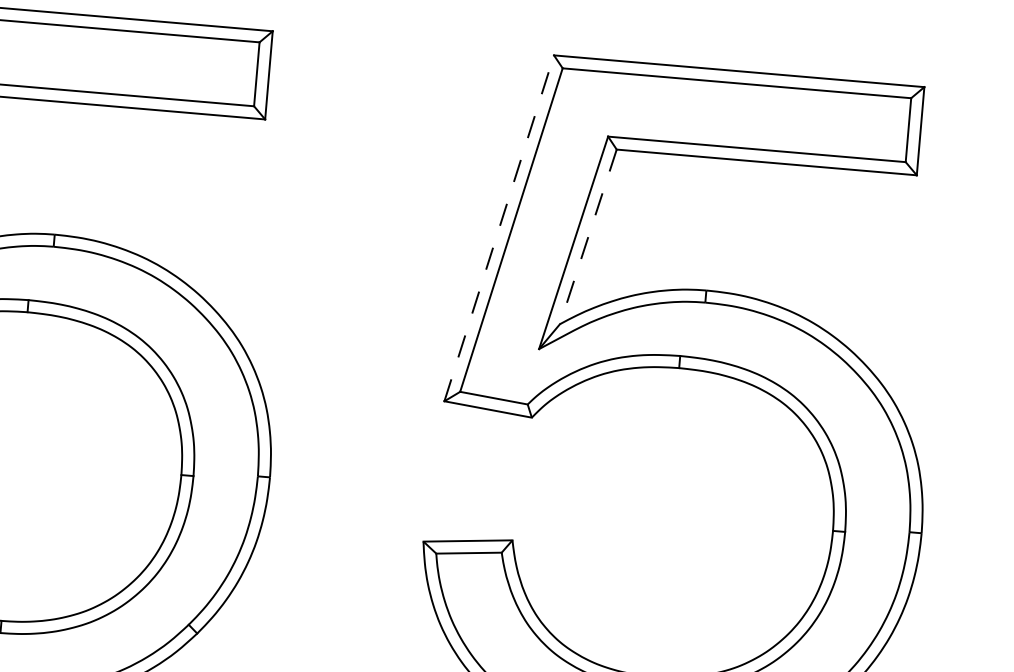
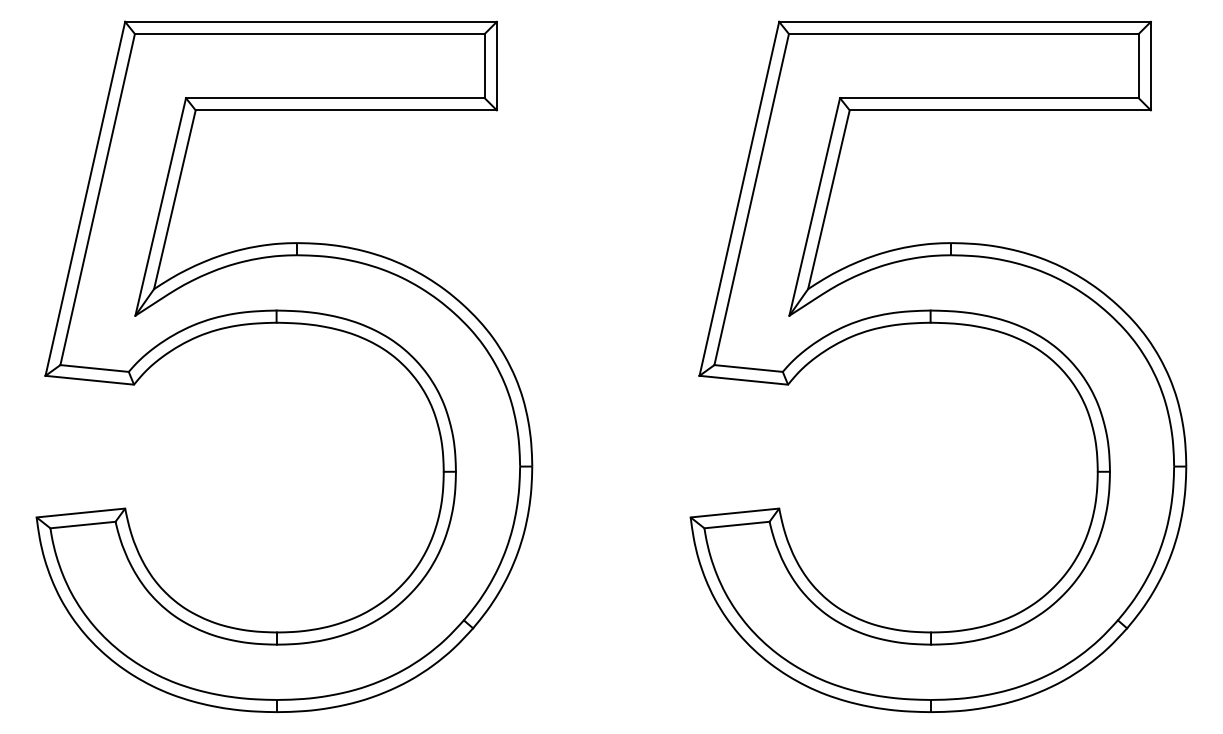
line: (499, 228) -> (739, 198), dashed -> solid
line: (587, 236) -> (828, 199), dashed -> solid

